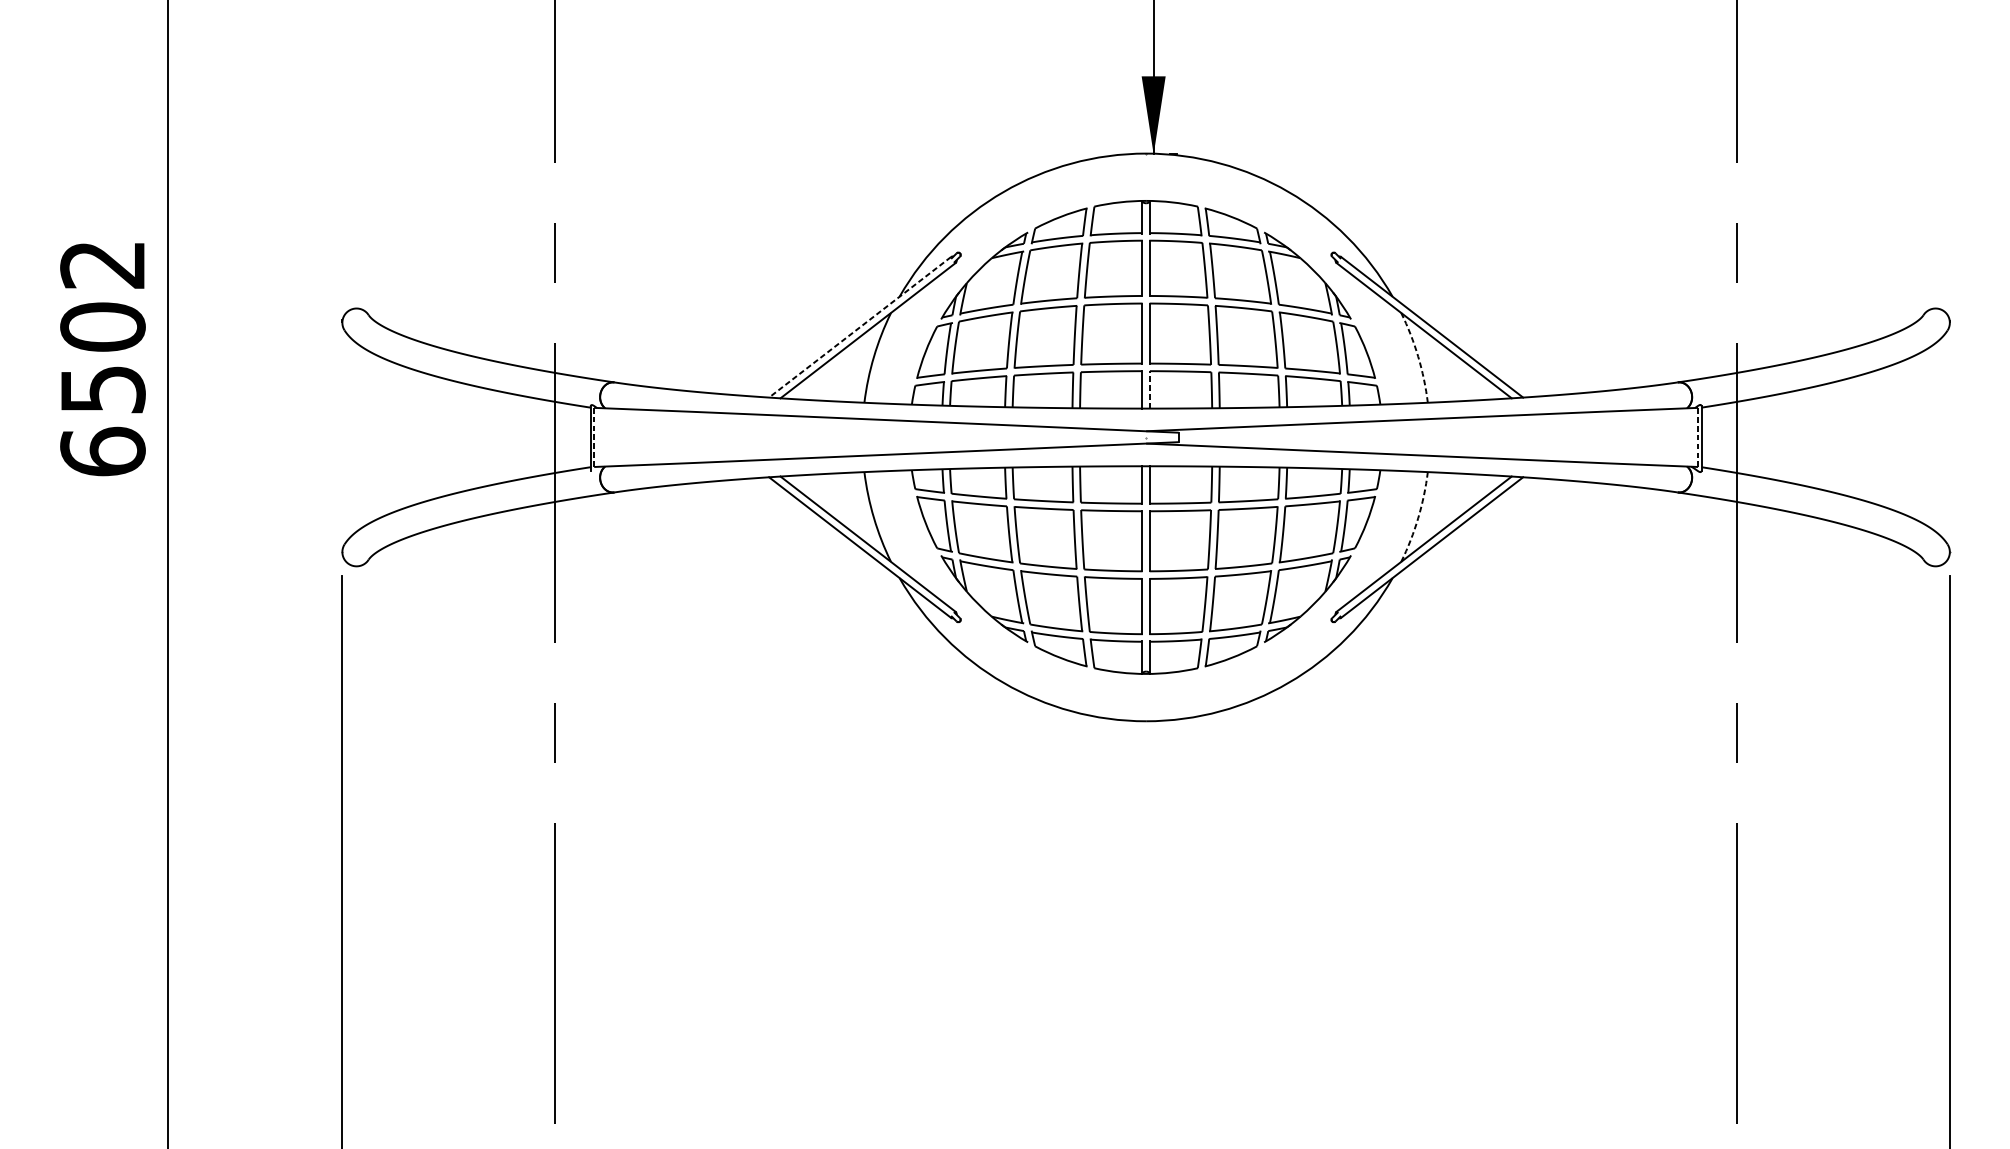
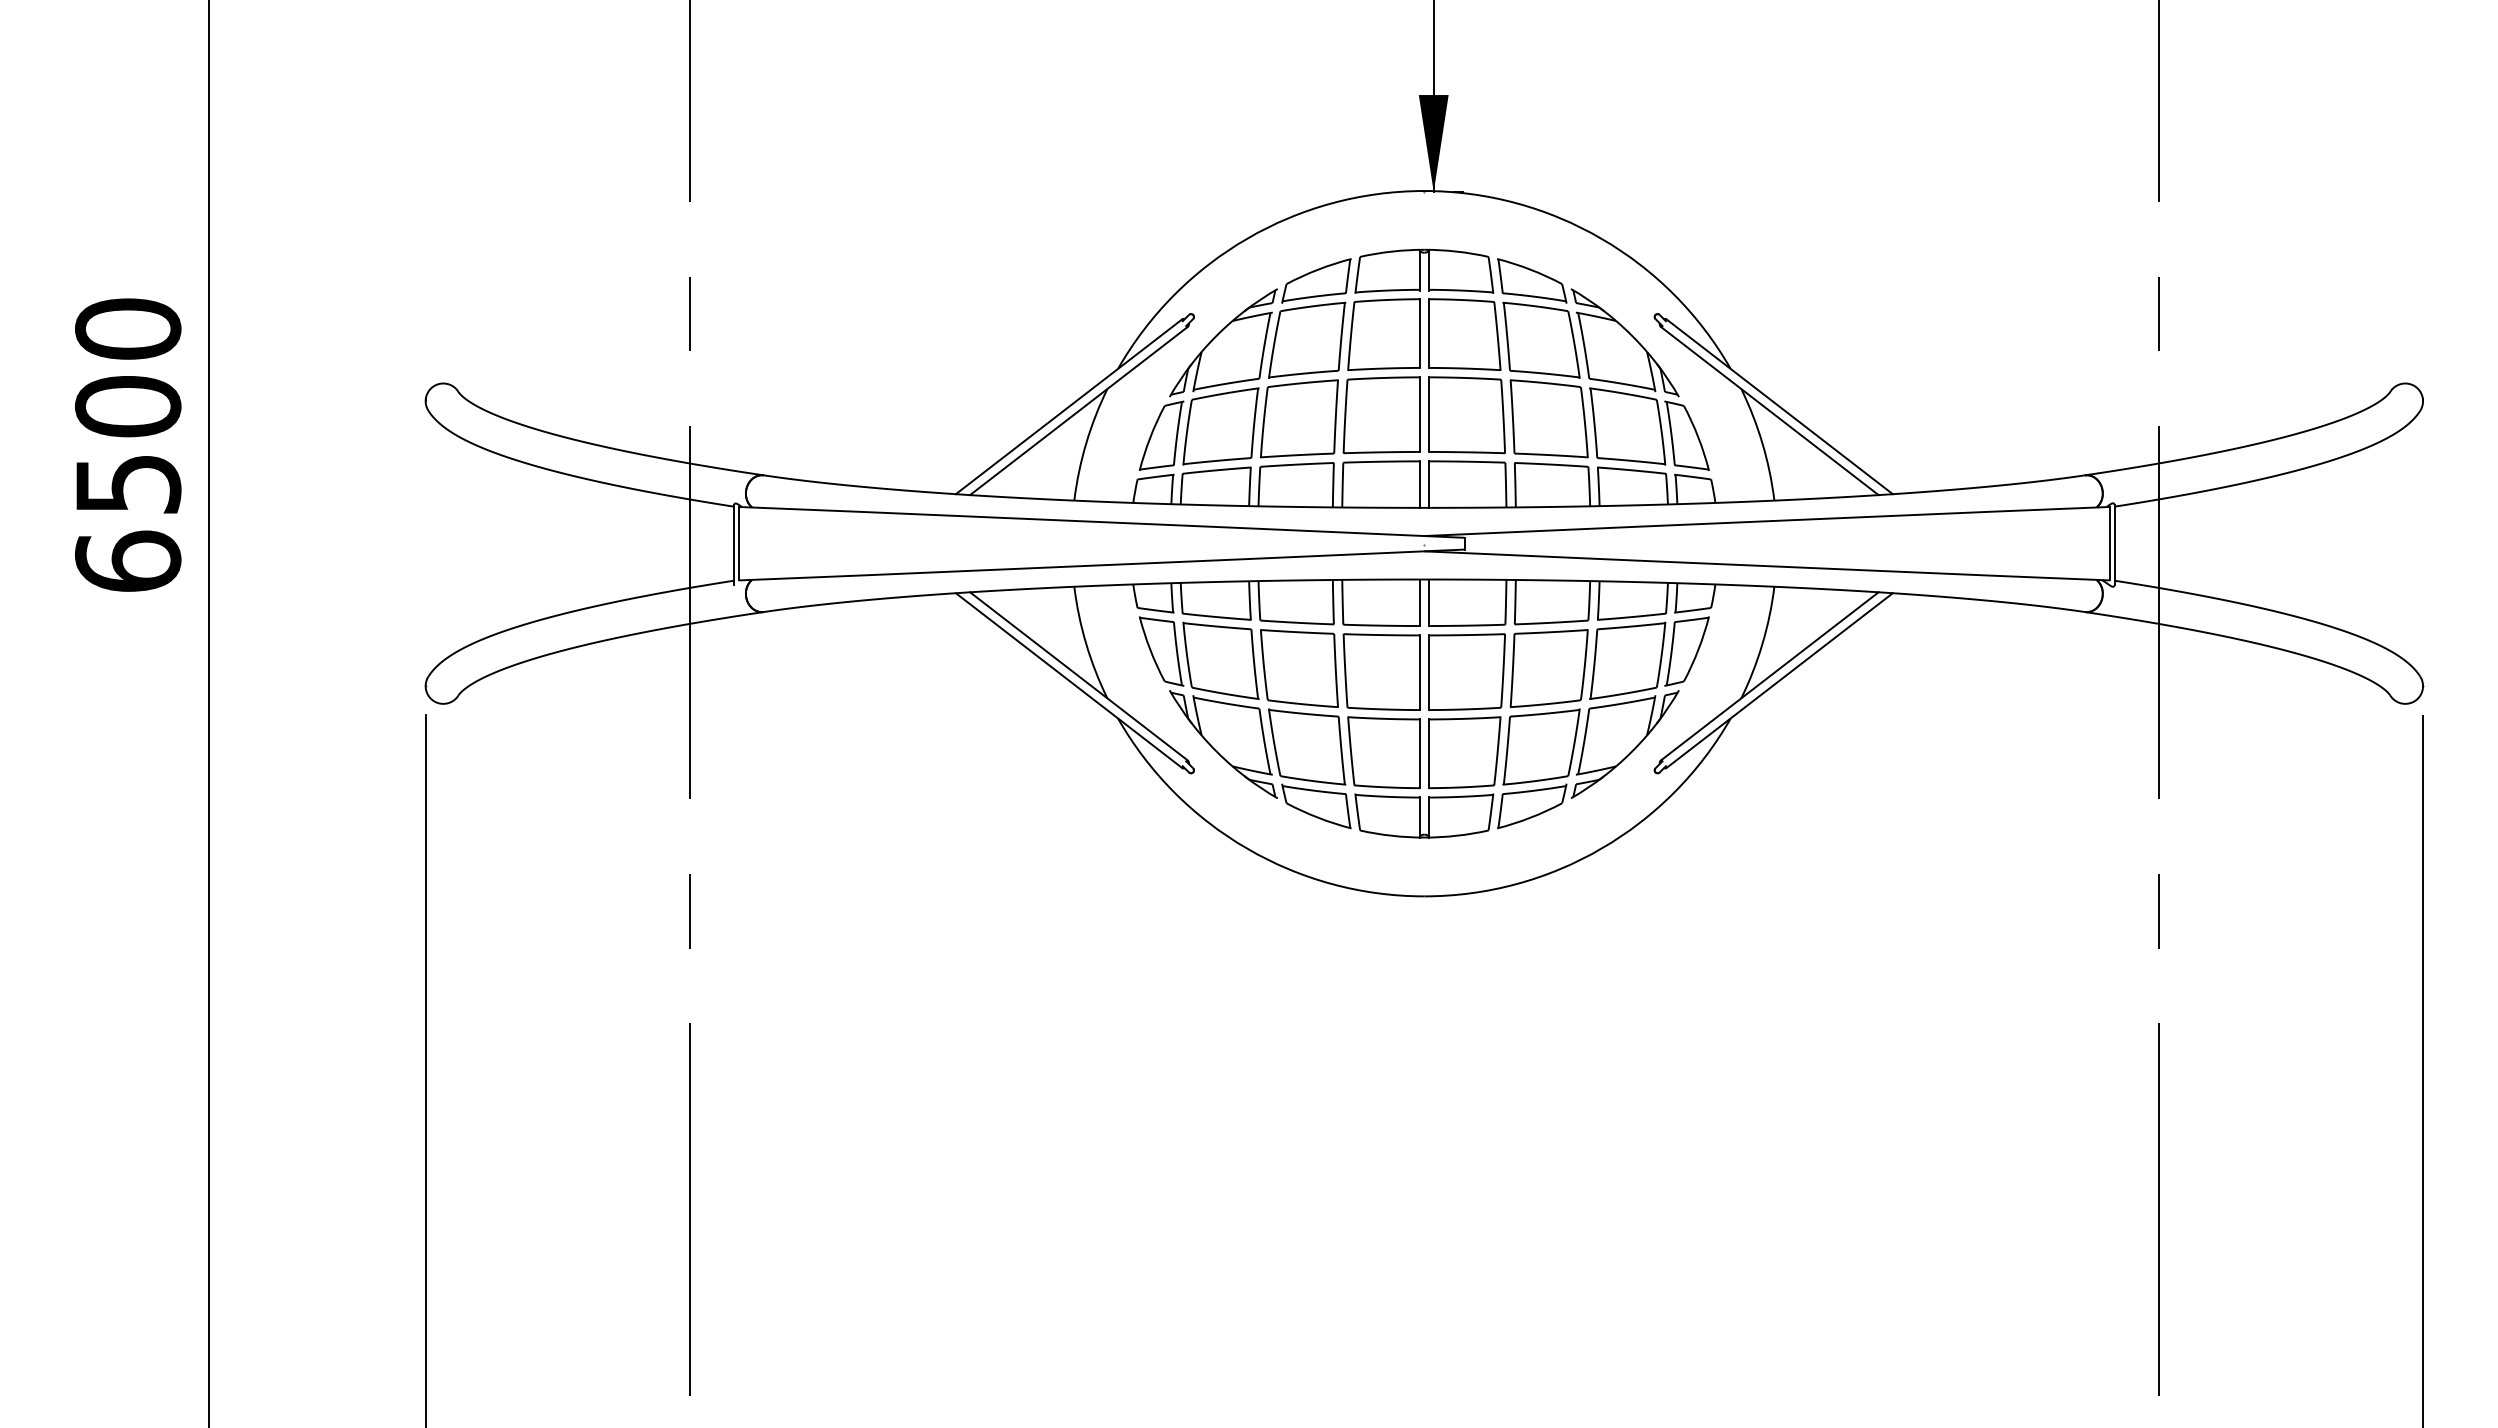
text: (103, 264) -> (128, 328), 6502 -> 6500
line: (859, 327) -> (1068, 406), dashed -> solid
arc: (1418, 356) -> (1762, 443), dashed -> solid
line: (1150, 389) -> (1429, 484), dashed -> solid
line: (594, 437) -> (738, 543), dashed -> solid
line: (1698, 437) -> (2110, 543), dashed -> solid
arc: (1418, 517) -> (1762, 643), dashed -> solid

